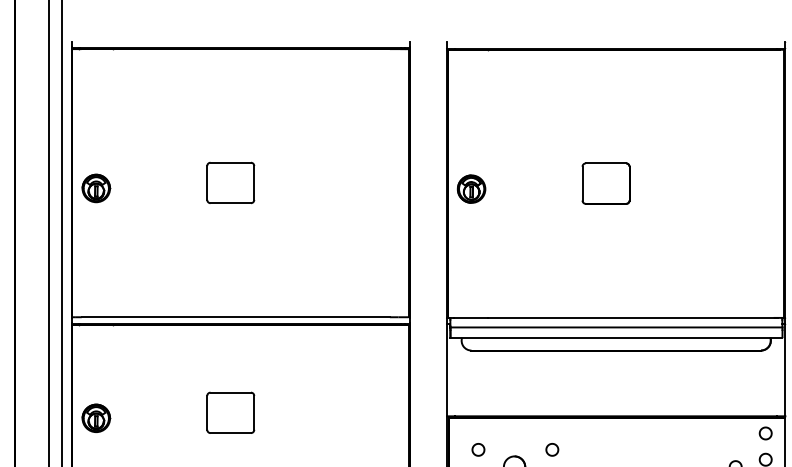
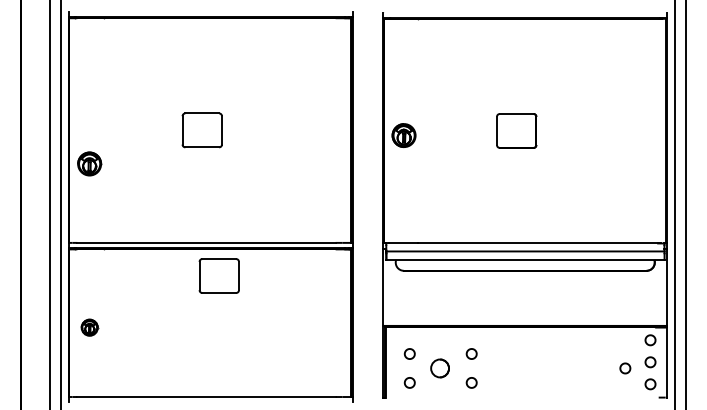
part: (96, 187) -> (89, 163), moved
part: (229, 412) -> (218, 275), moved
part: (96, 418) -> (89, 327), size x0.7

